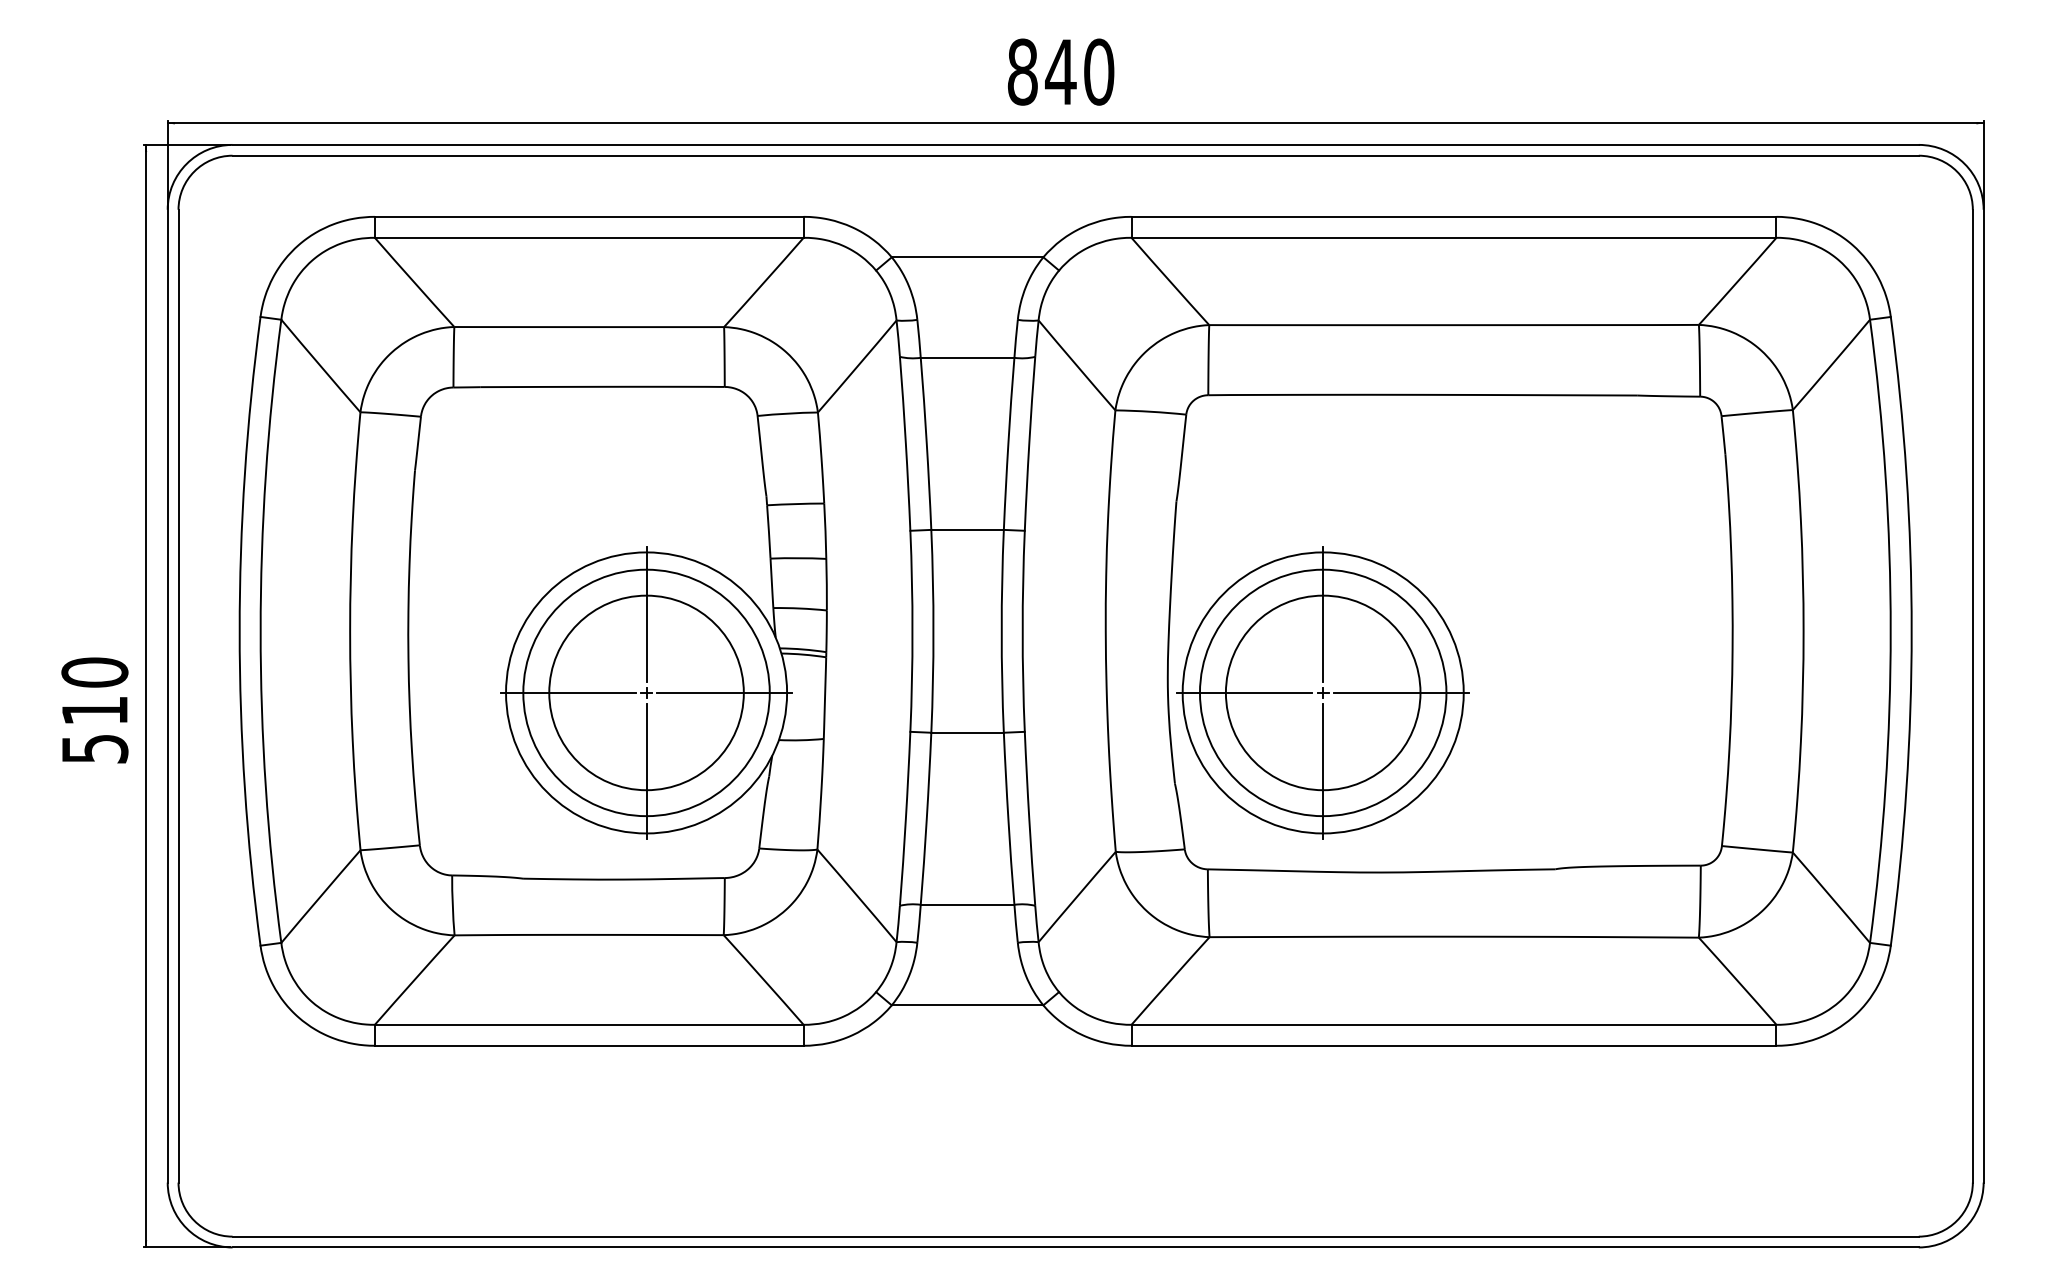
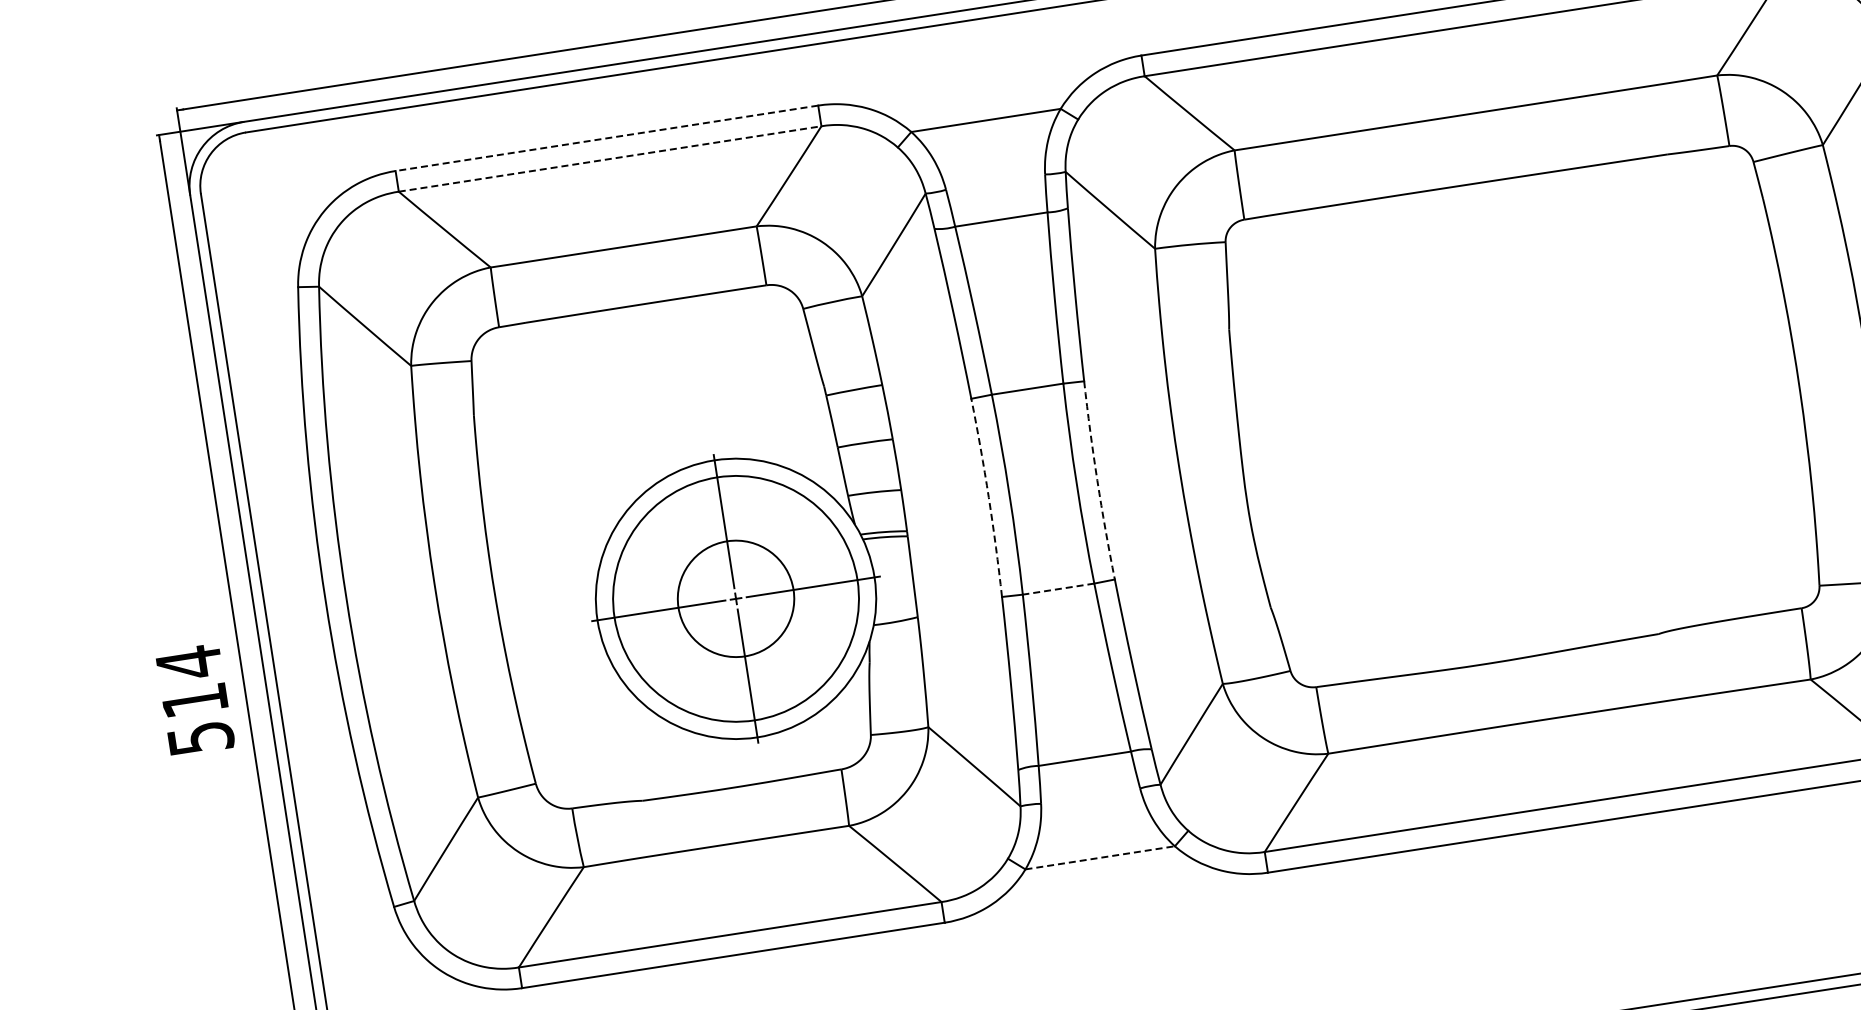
line: (588, 216) -> (606, 138), solid -> dashed
line: (589, 237) -> (610, 158), solid -> dashed
arc: (912, 631) -> (988, 497), solid -> dashed
arc: (1022, 631) -> (1097, 480), solid -> dashed
text: (94, 672) -> (188, 662), 510 -> 514
circle: (646, 692) -> (735, 598), size x0.6
part: (1322, 692) -> (1402, 495), removed
line: (967, 732) -> (1058, 588), solid -> dashed
line: (967, 1005) -> (1100, 858), solid -> dashed

